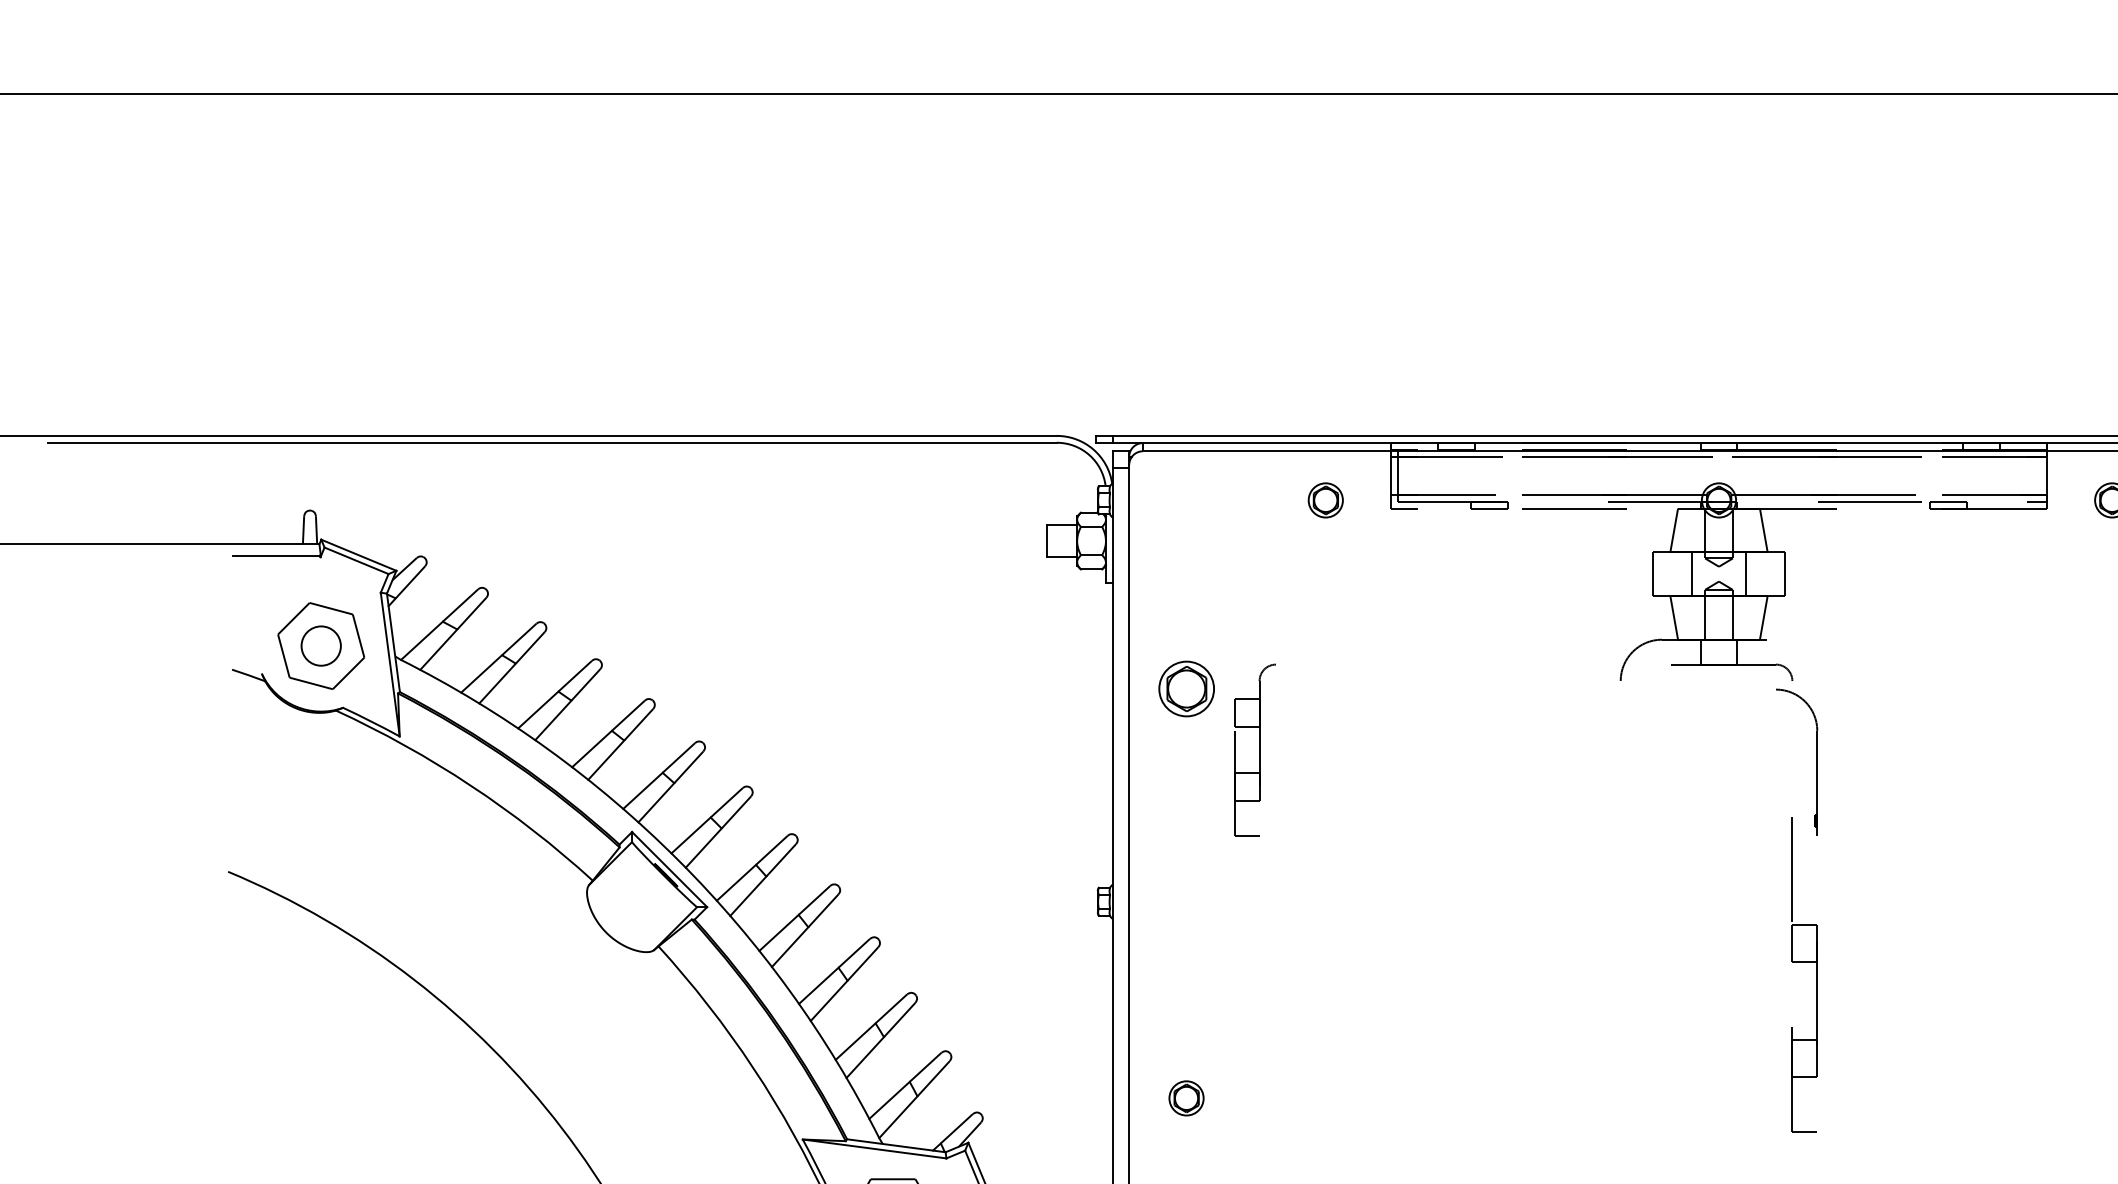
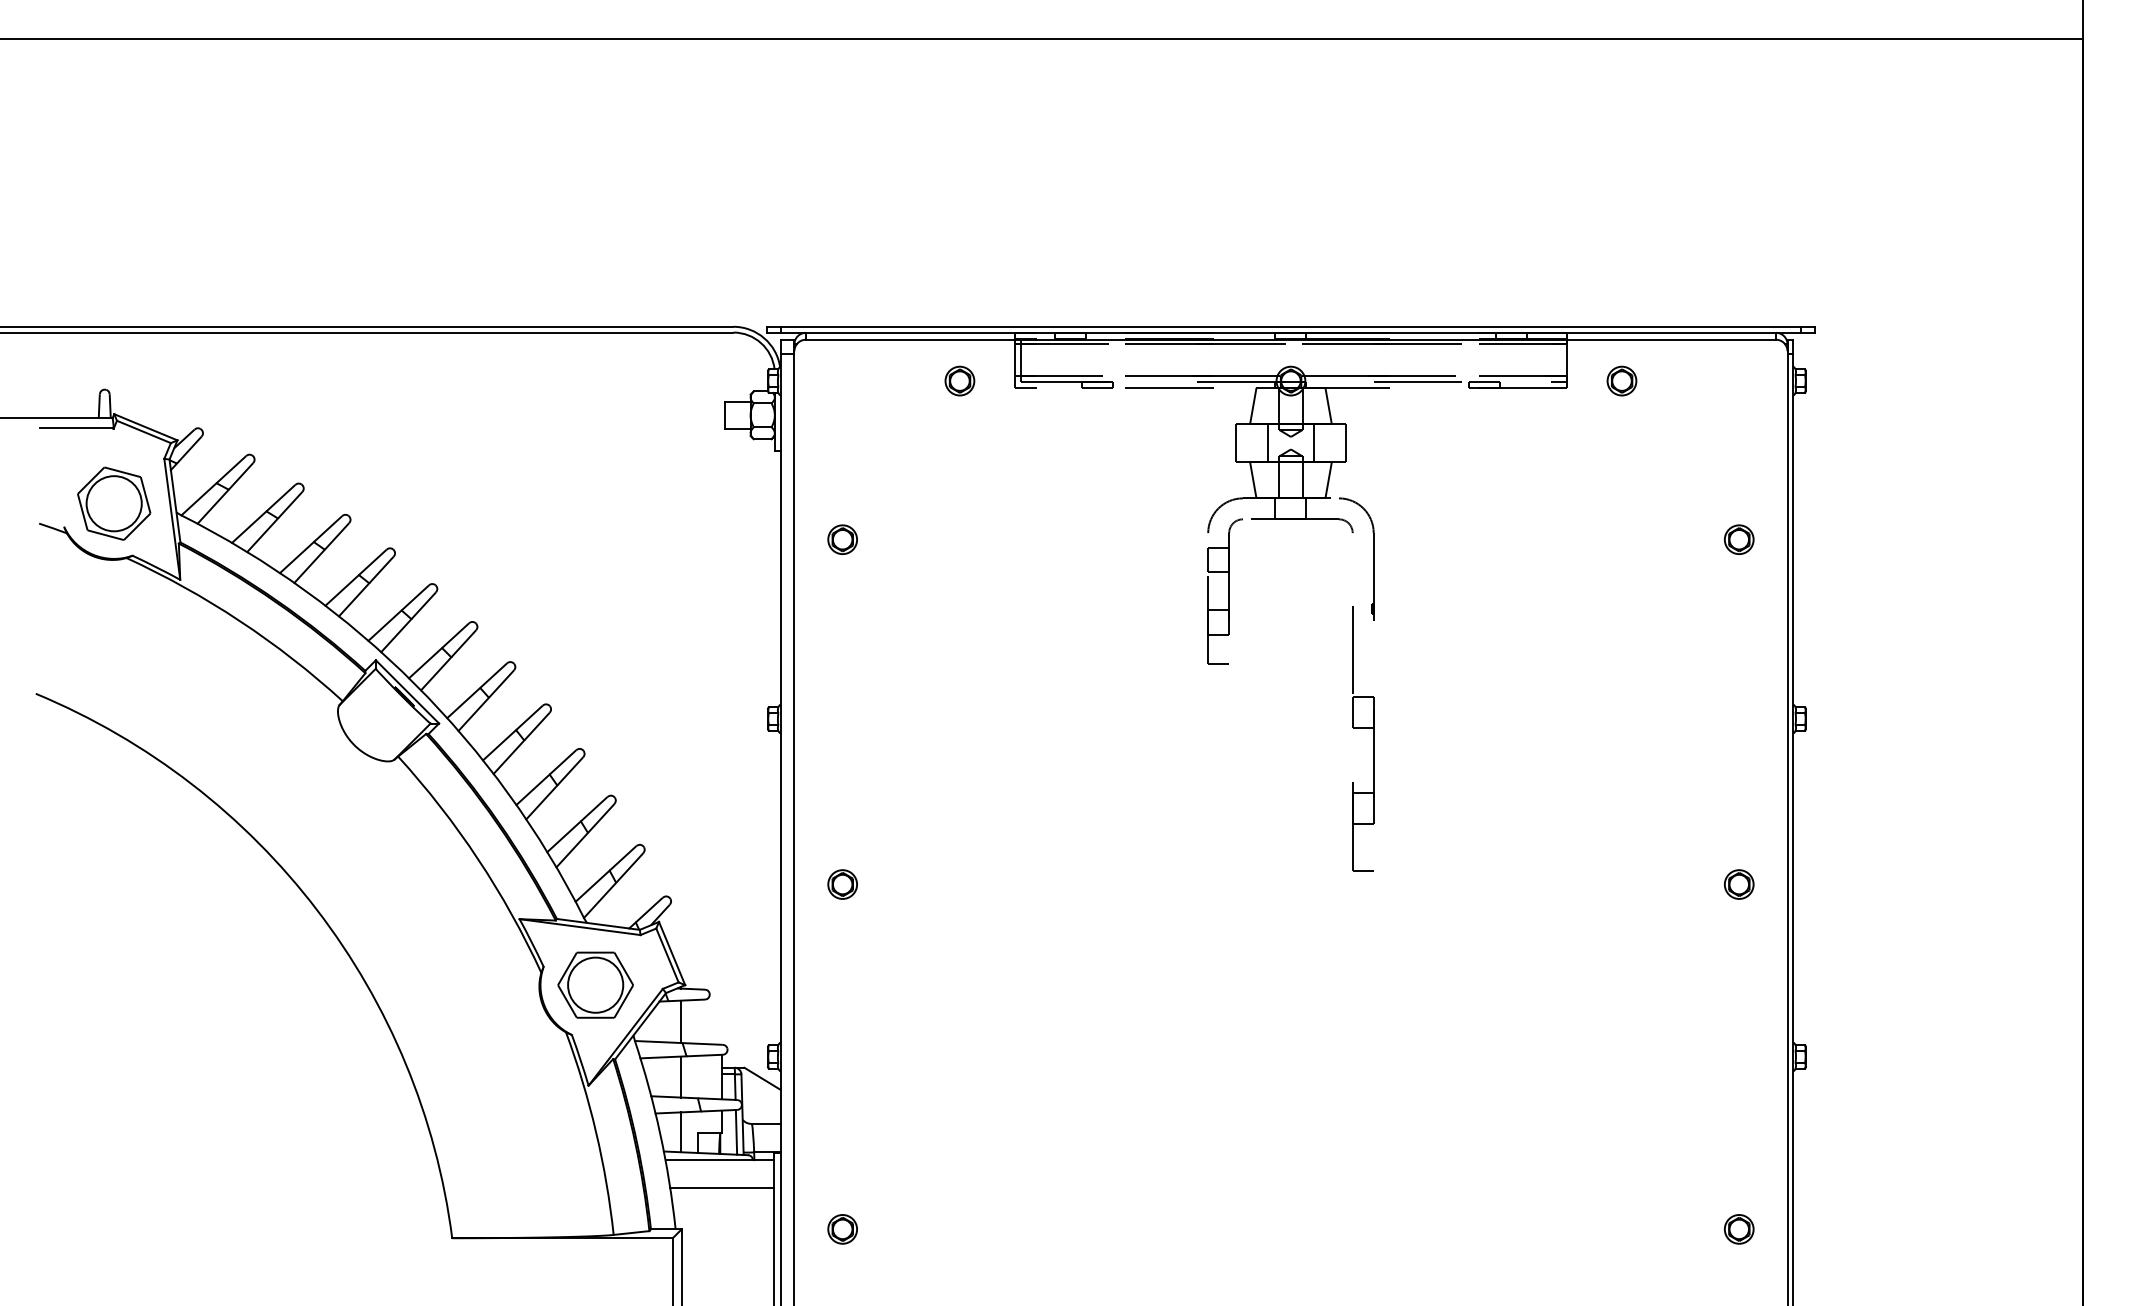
circle: (320, 645) -> (113, 503), size x1.67
part: (1186, 688) -> (842, 539), size x0.62
part: (1254, 750) -> (1224, 591), moved
part: (1796, 910) -> (1356, 684), moved

